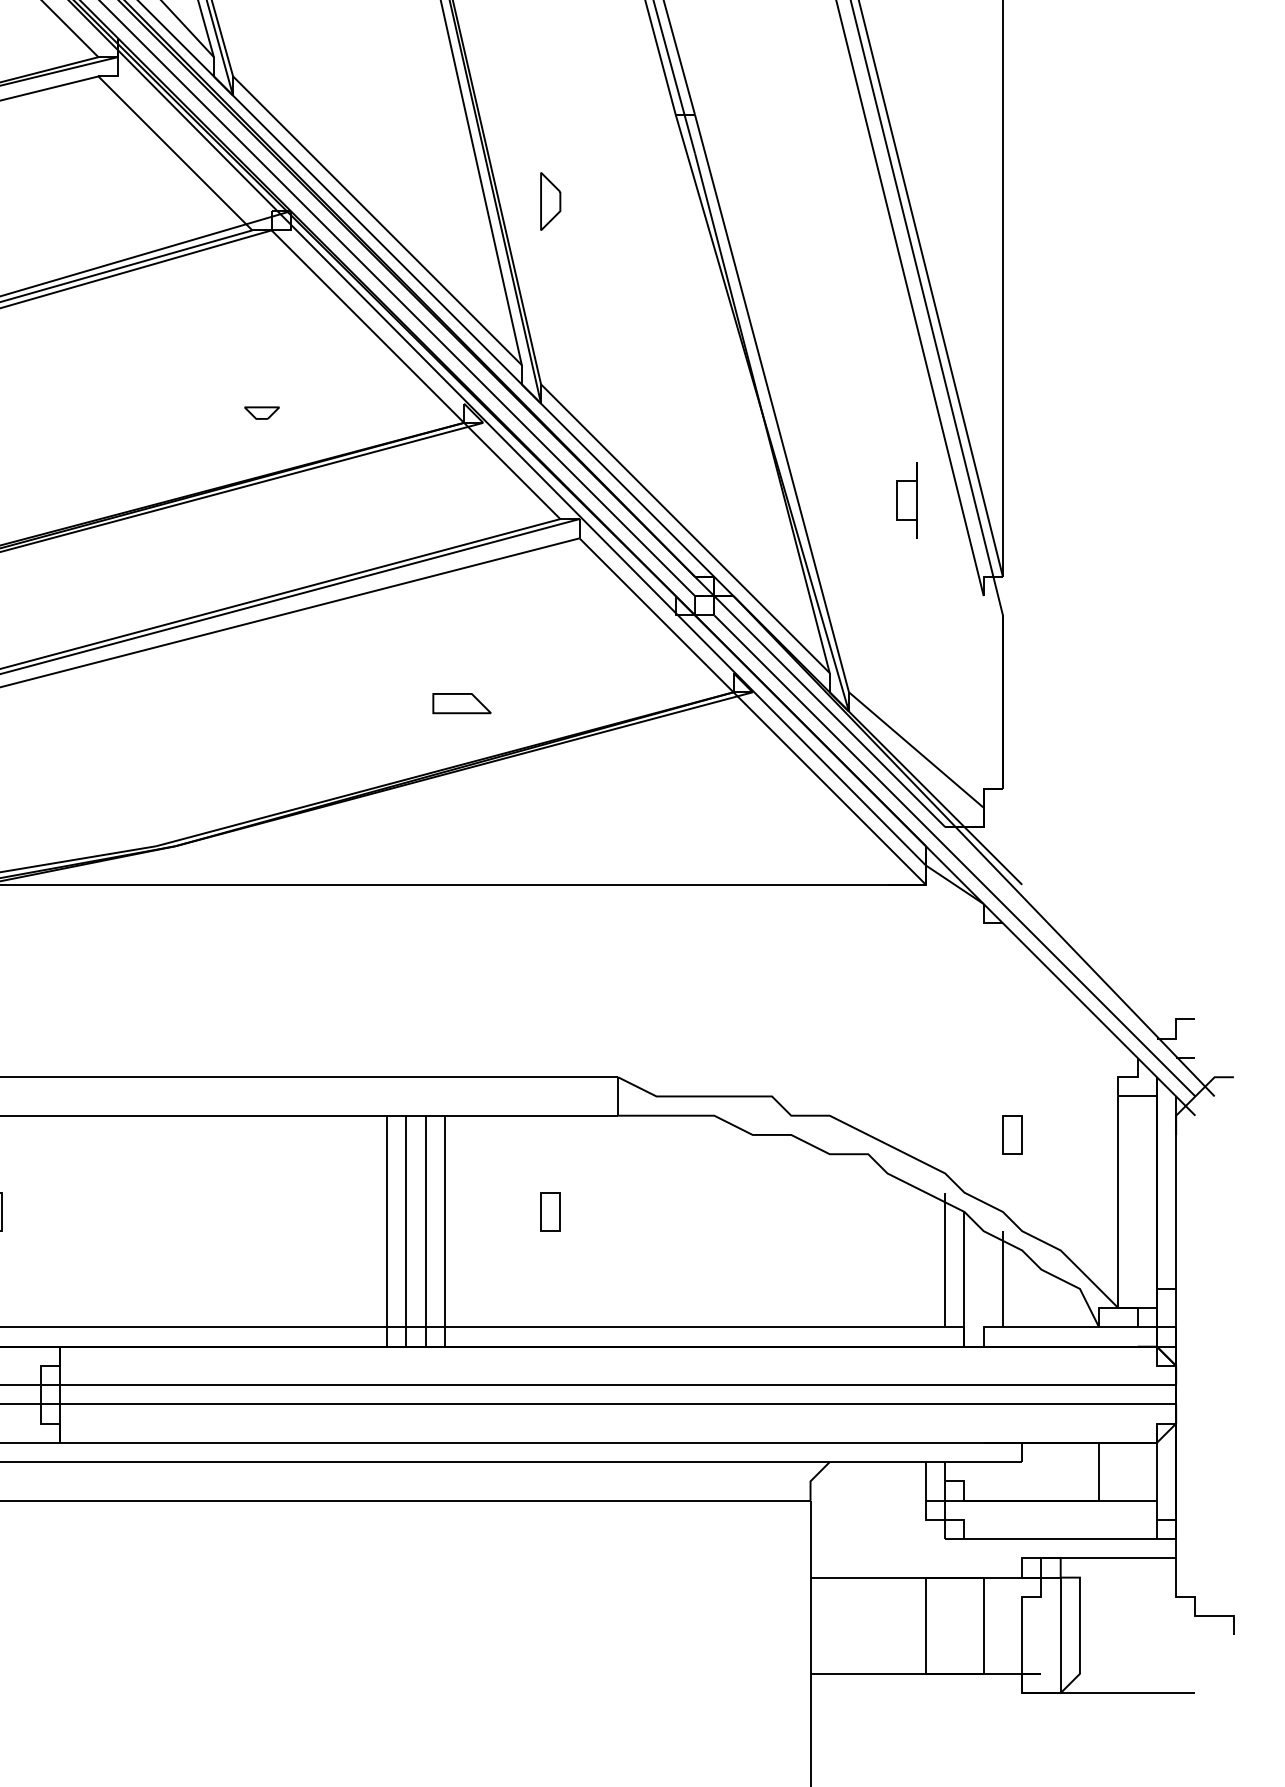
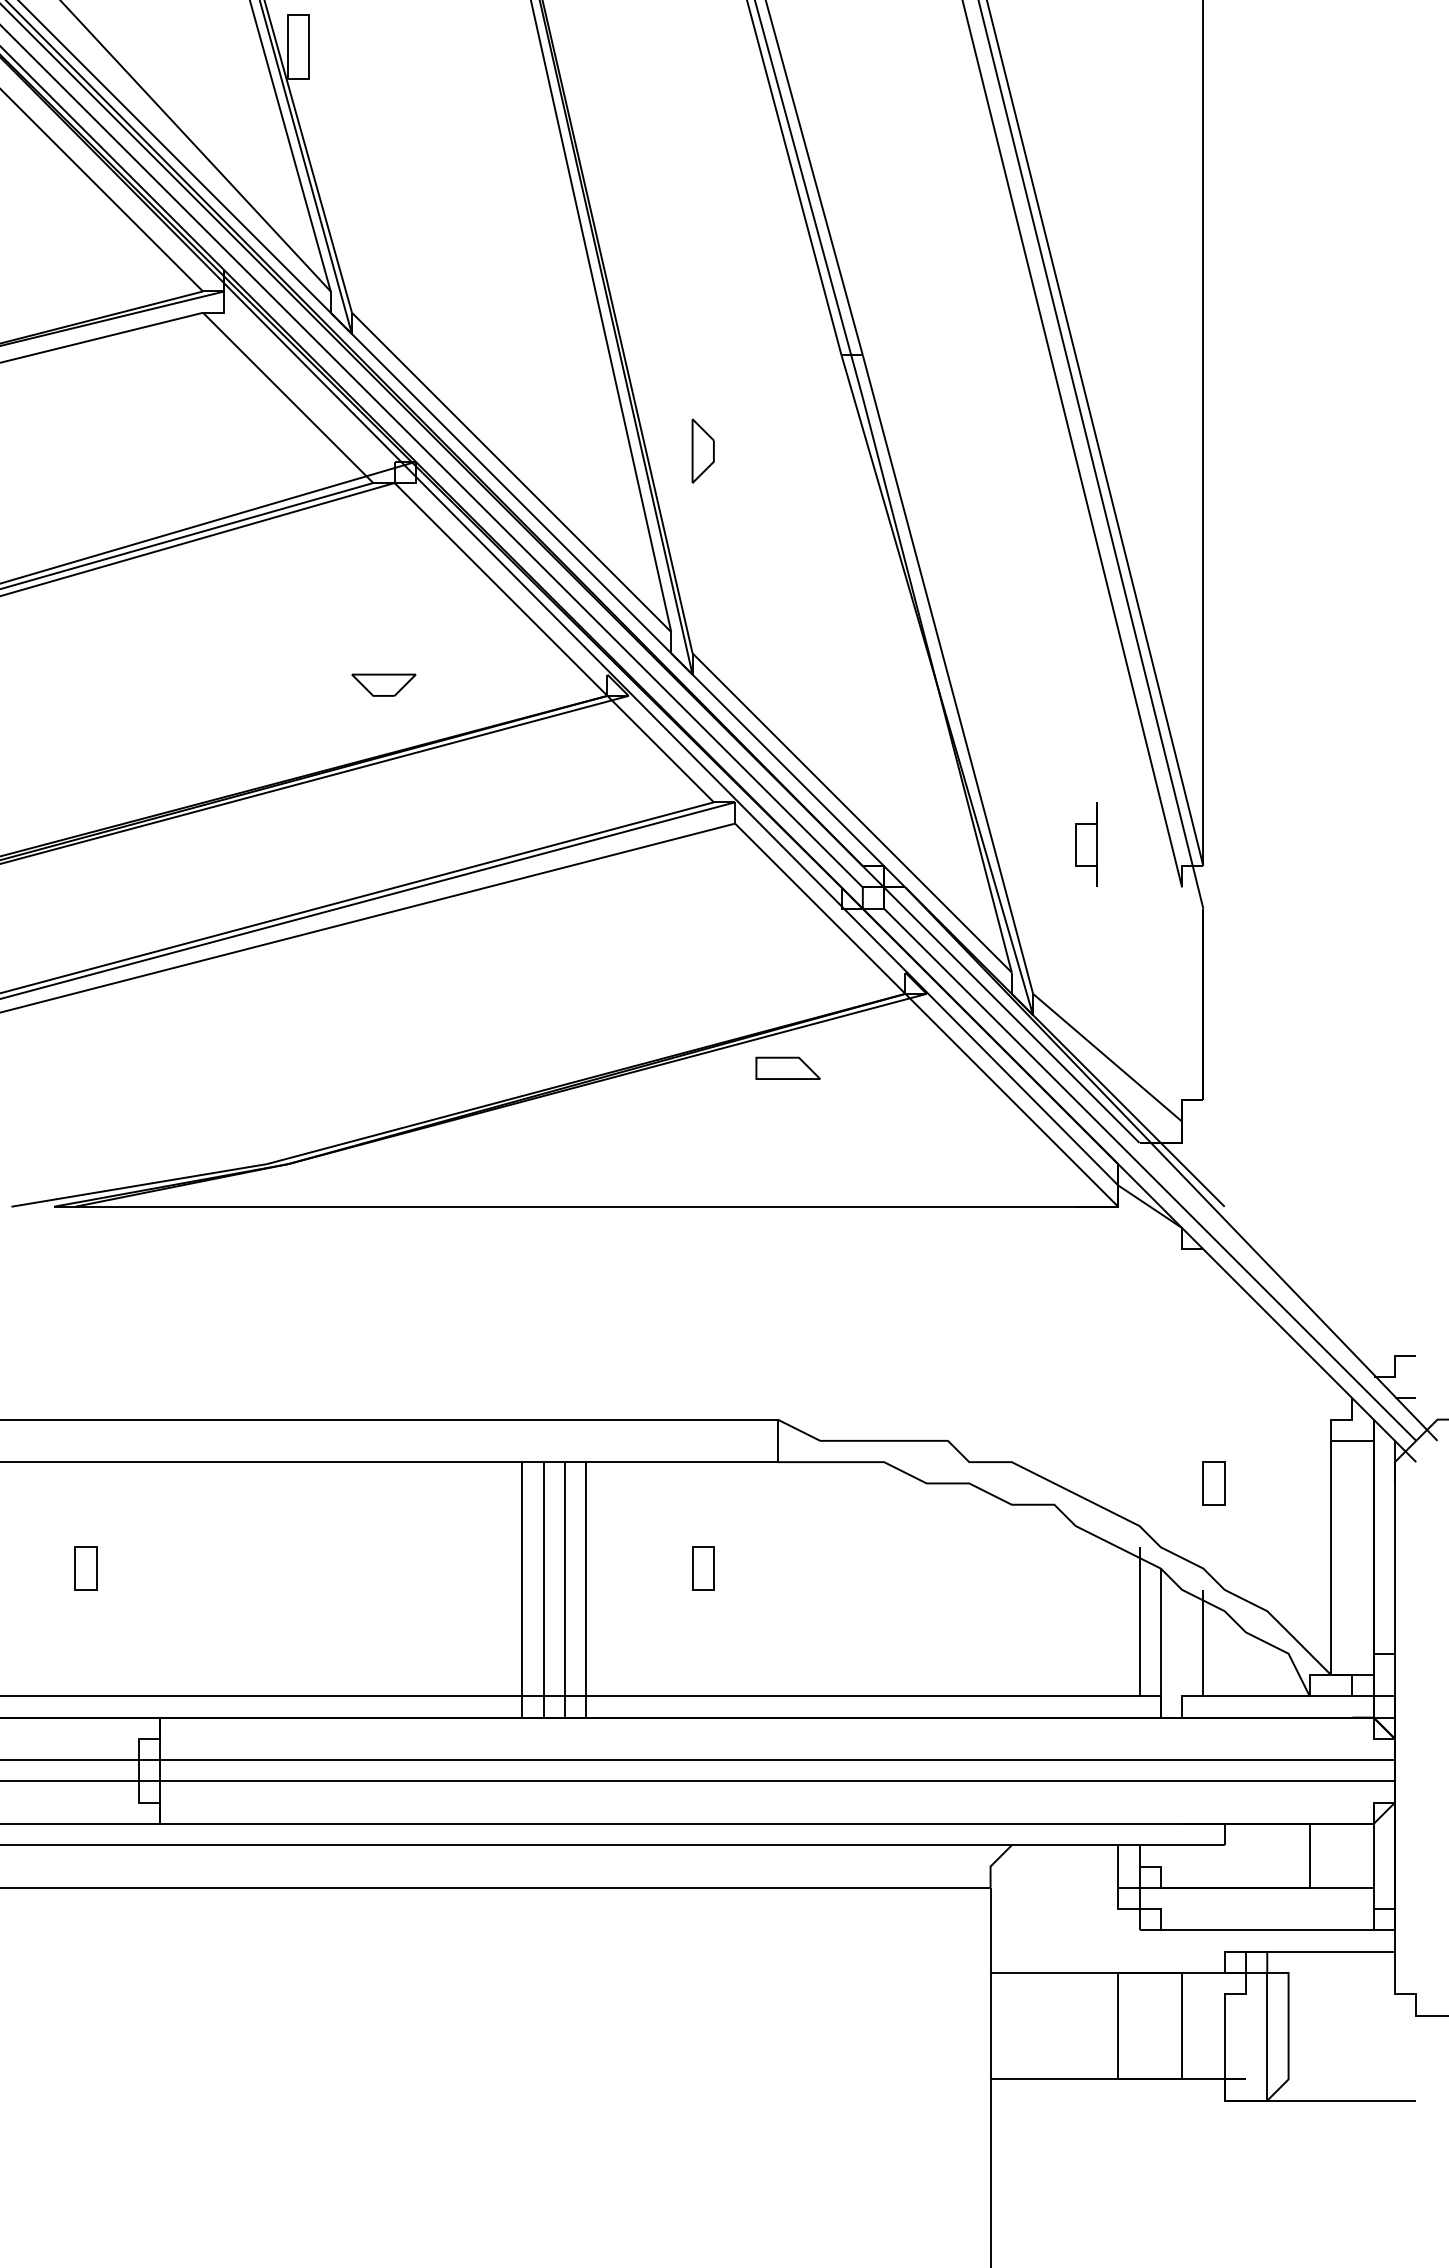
part: (261, 412) -> (383, 684), size x1.67
part: (907, 500) -> (1086, 844), moved
part: (461, 702) -> (787, 1067), moved

